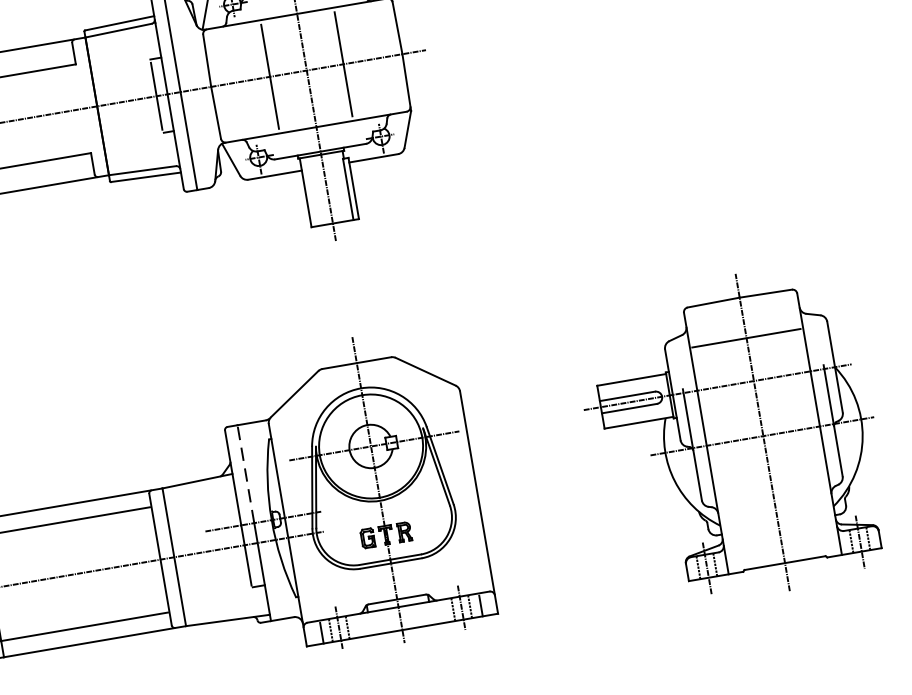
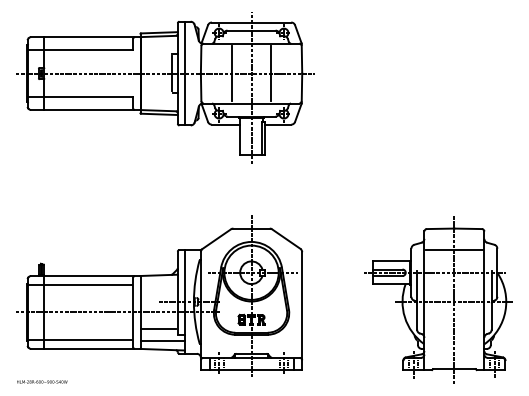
line: (245, 475) -> (184, 276), dashed -> solid
line: (213, 583) -> (158, 329), added
line: (225, 604) -> (162, 341), added

